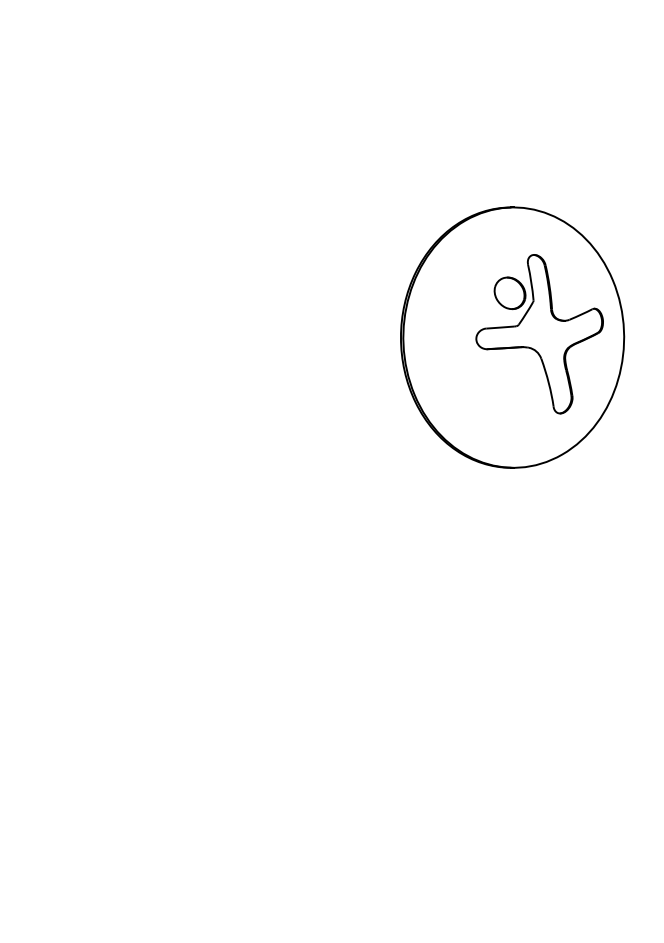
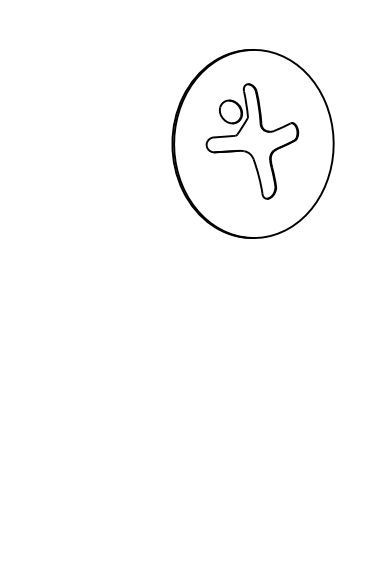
part: (539, 334) -> (252, 141), moved

